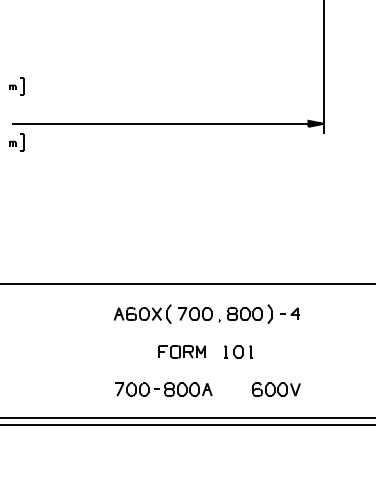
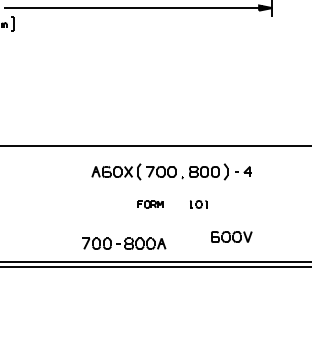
part: (182, 351) -> (150, 204), size x0.6
part: (238, 351) -> (198, 204), size x0.7
part: (163, 389) -> (123, 243), moved

